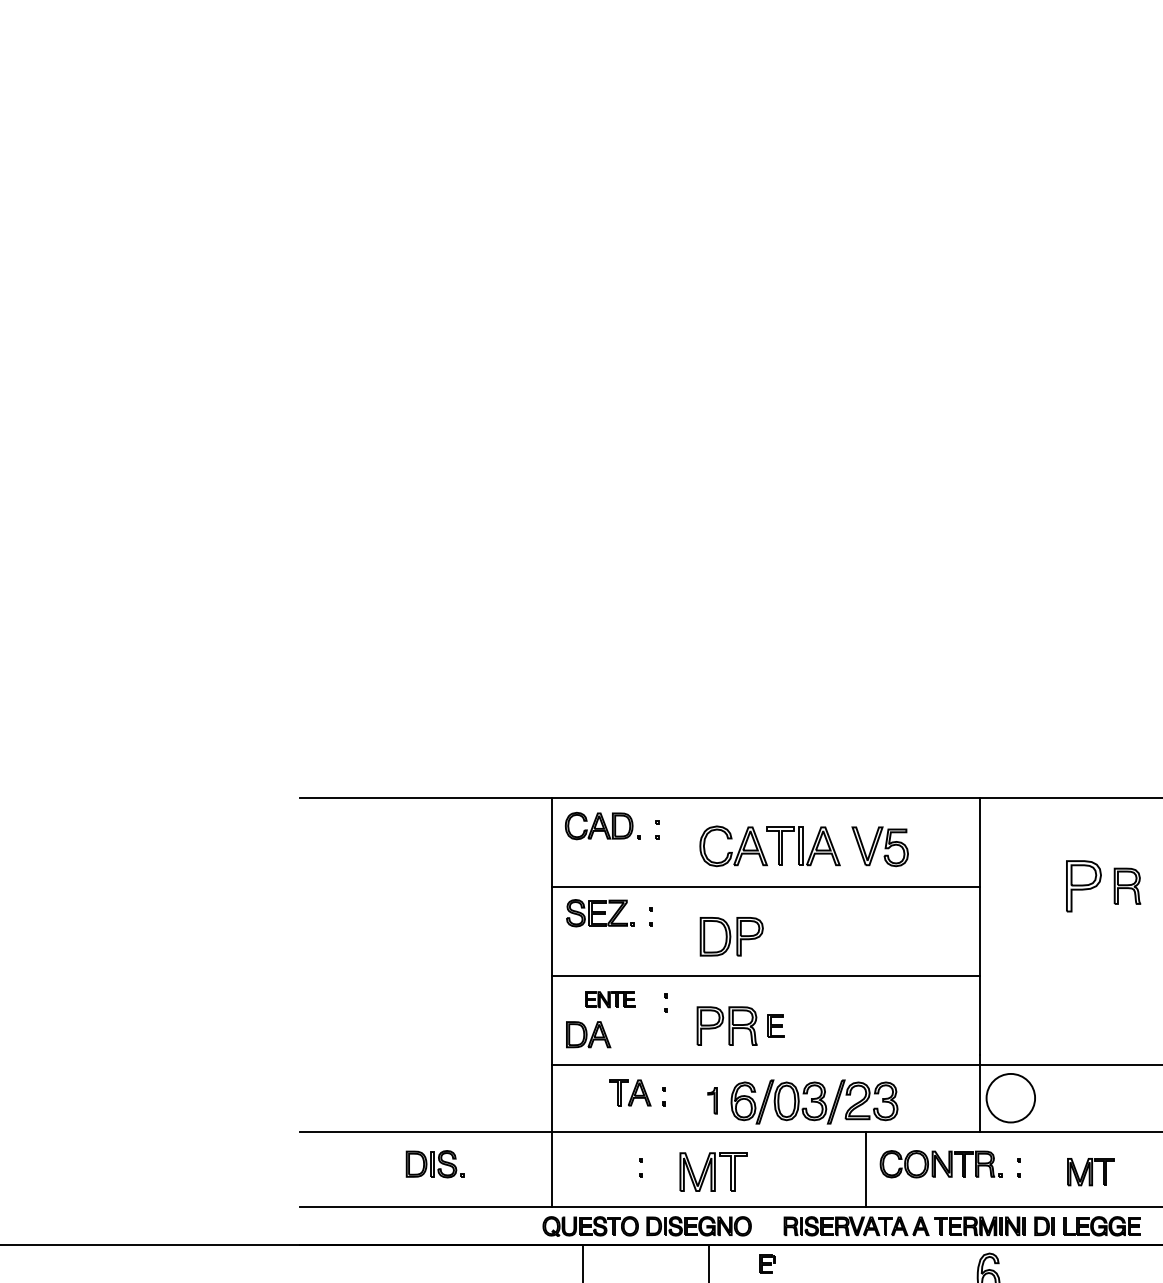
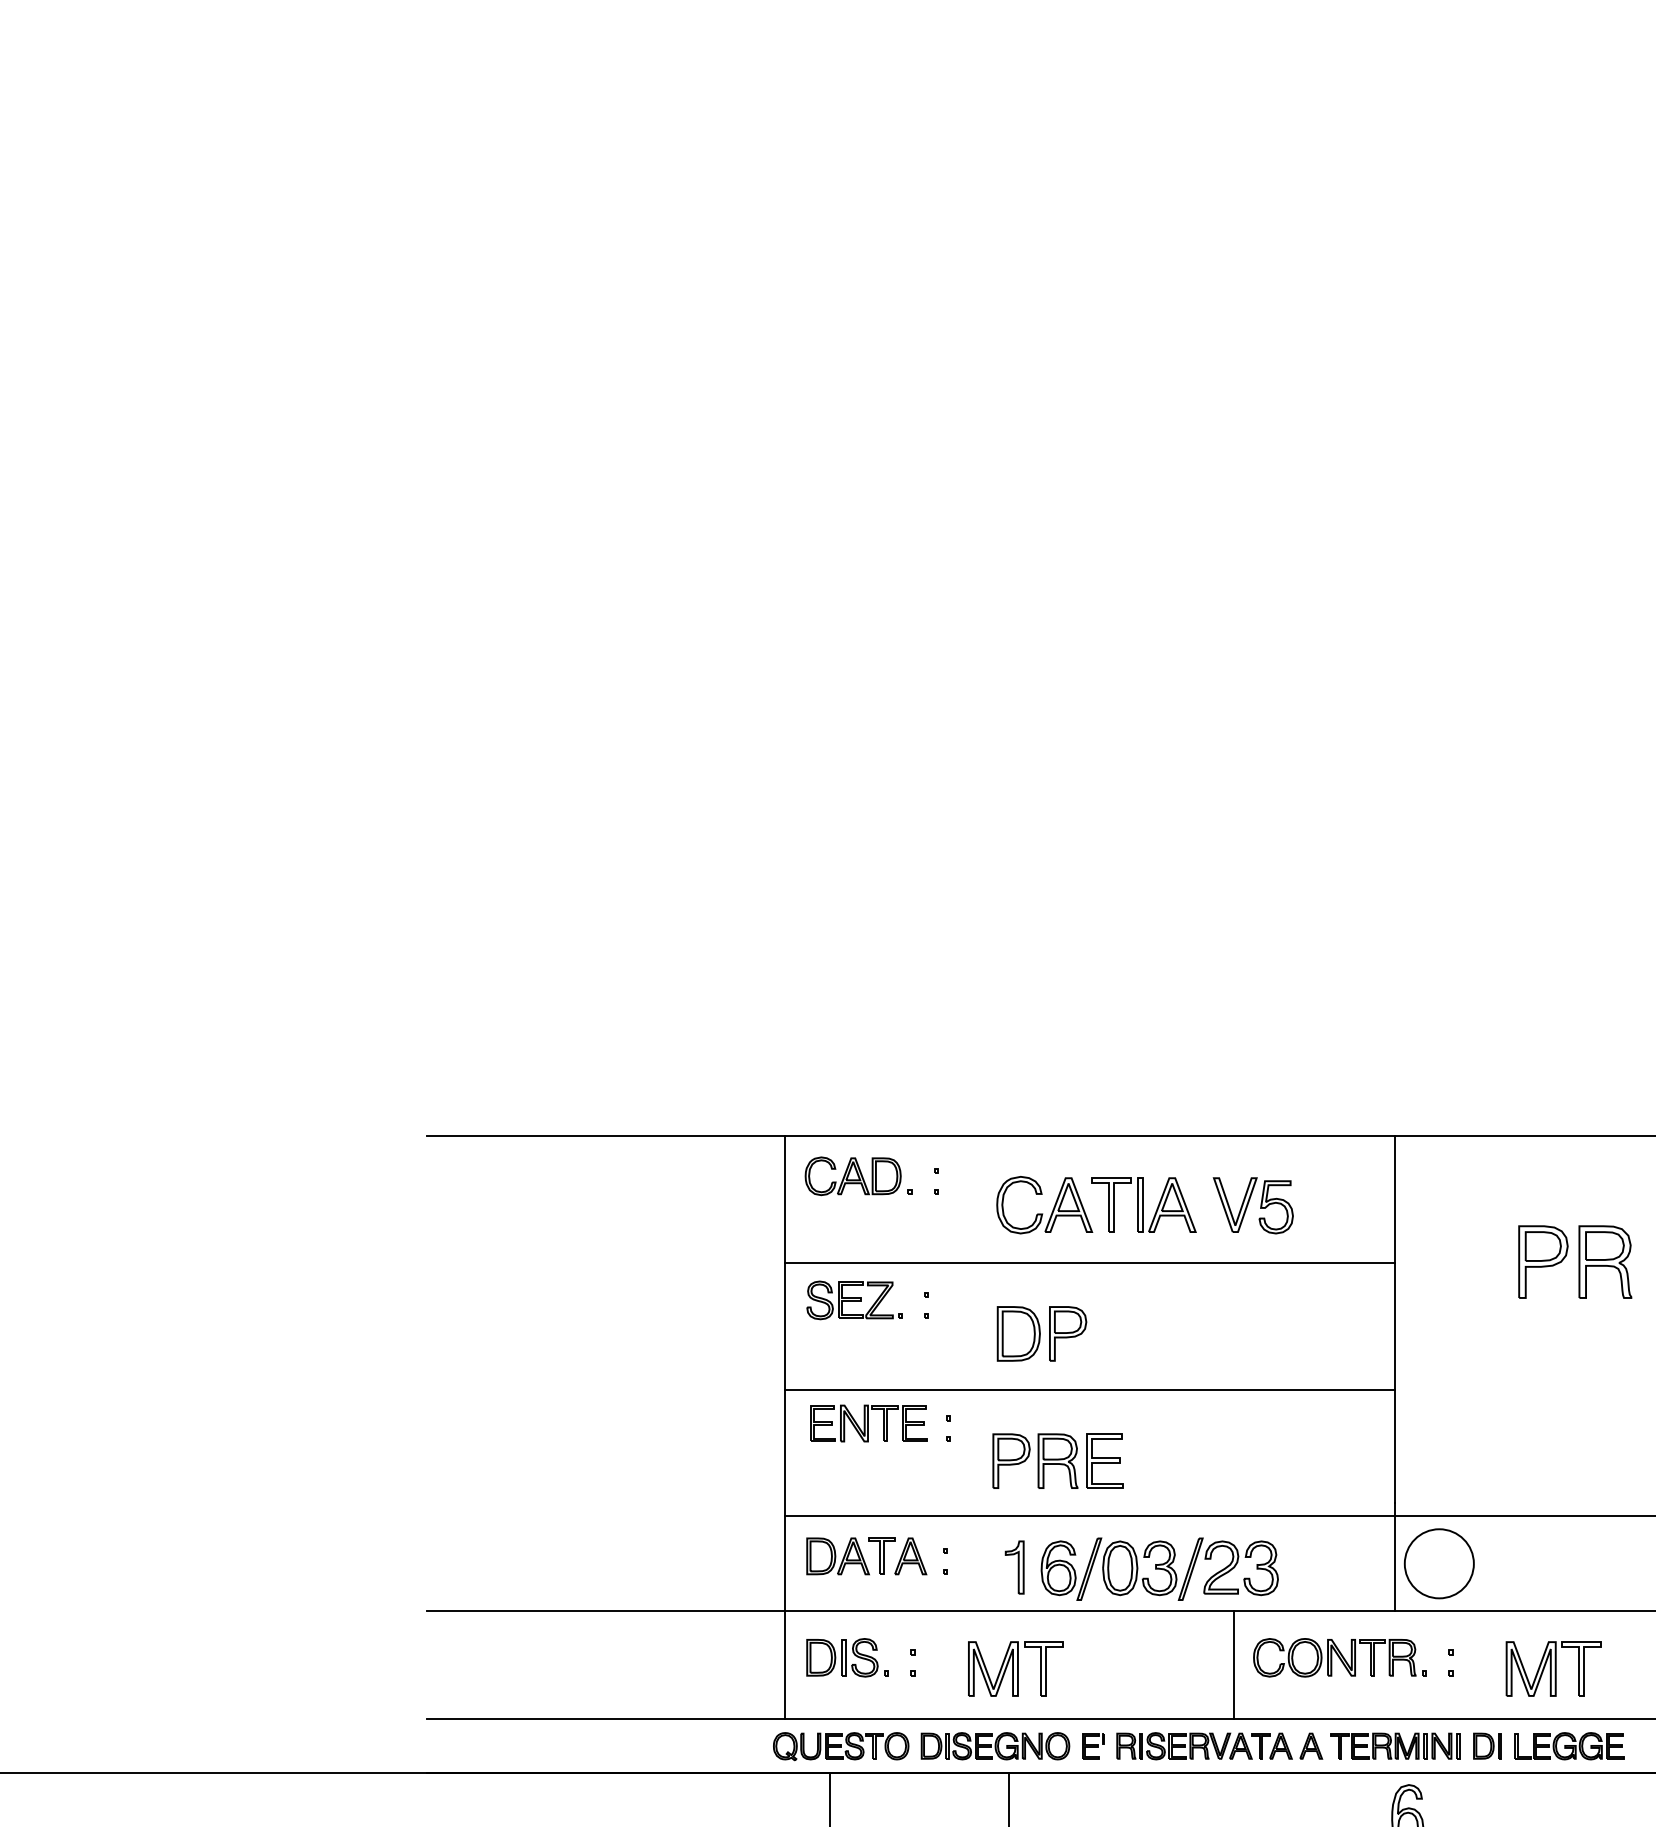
part: (1127, 885) -> (1605, 1261), size x1.43
part: (609, 999) -> (868, 1423), size x1.67
part: (775, 1025) -> (1104, 1460), size x1.67
part: (588, 1034) -> (837, 1556), moved
part: (712, 1100) -> (1014, 1567), size x1.43
part: (435, 1164) -> (847, 1657), moved
part: (1091, 1171) -> (1553, 1668), size x1.43
part: (767, 1264) -> (1093, 1746), moved

